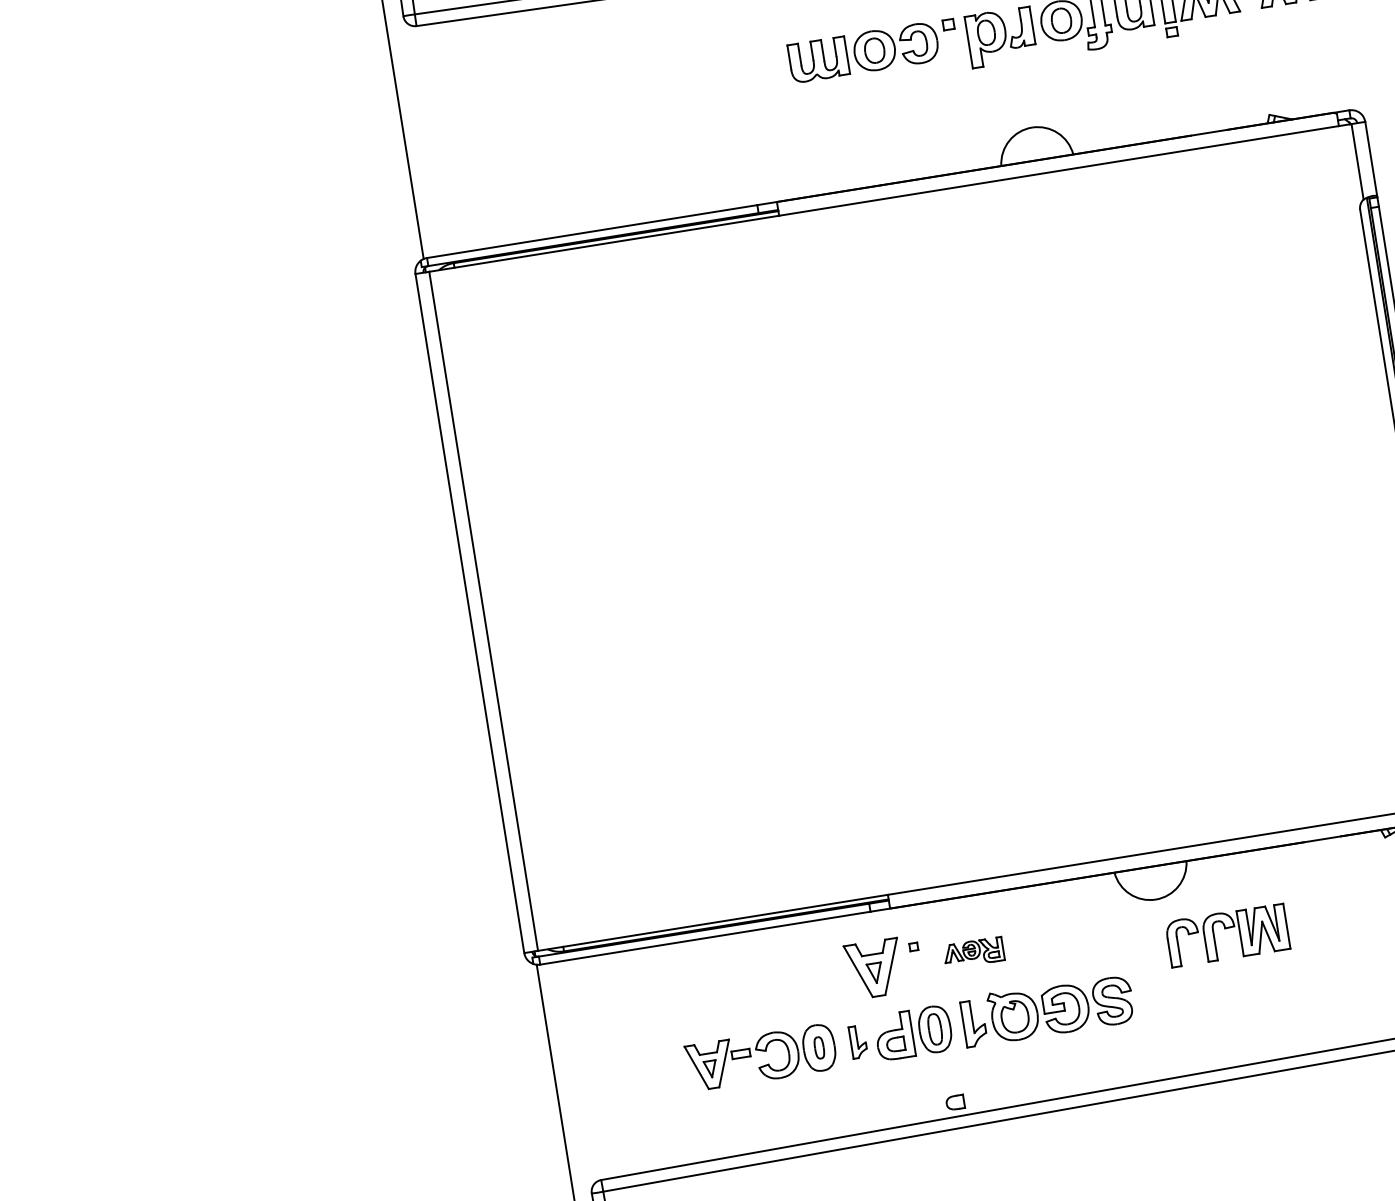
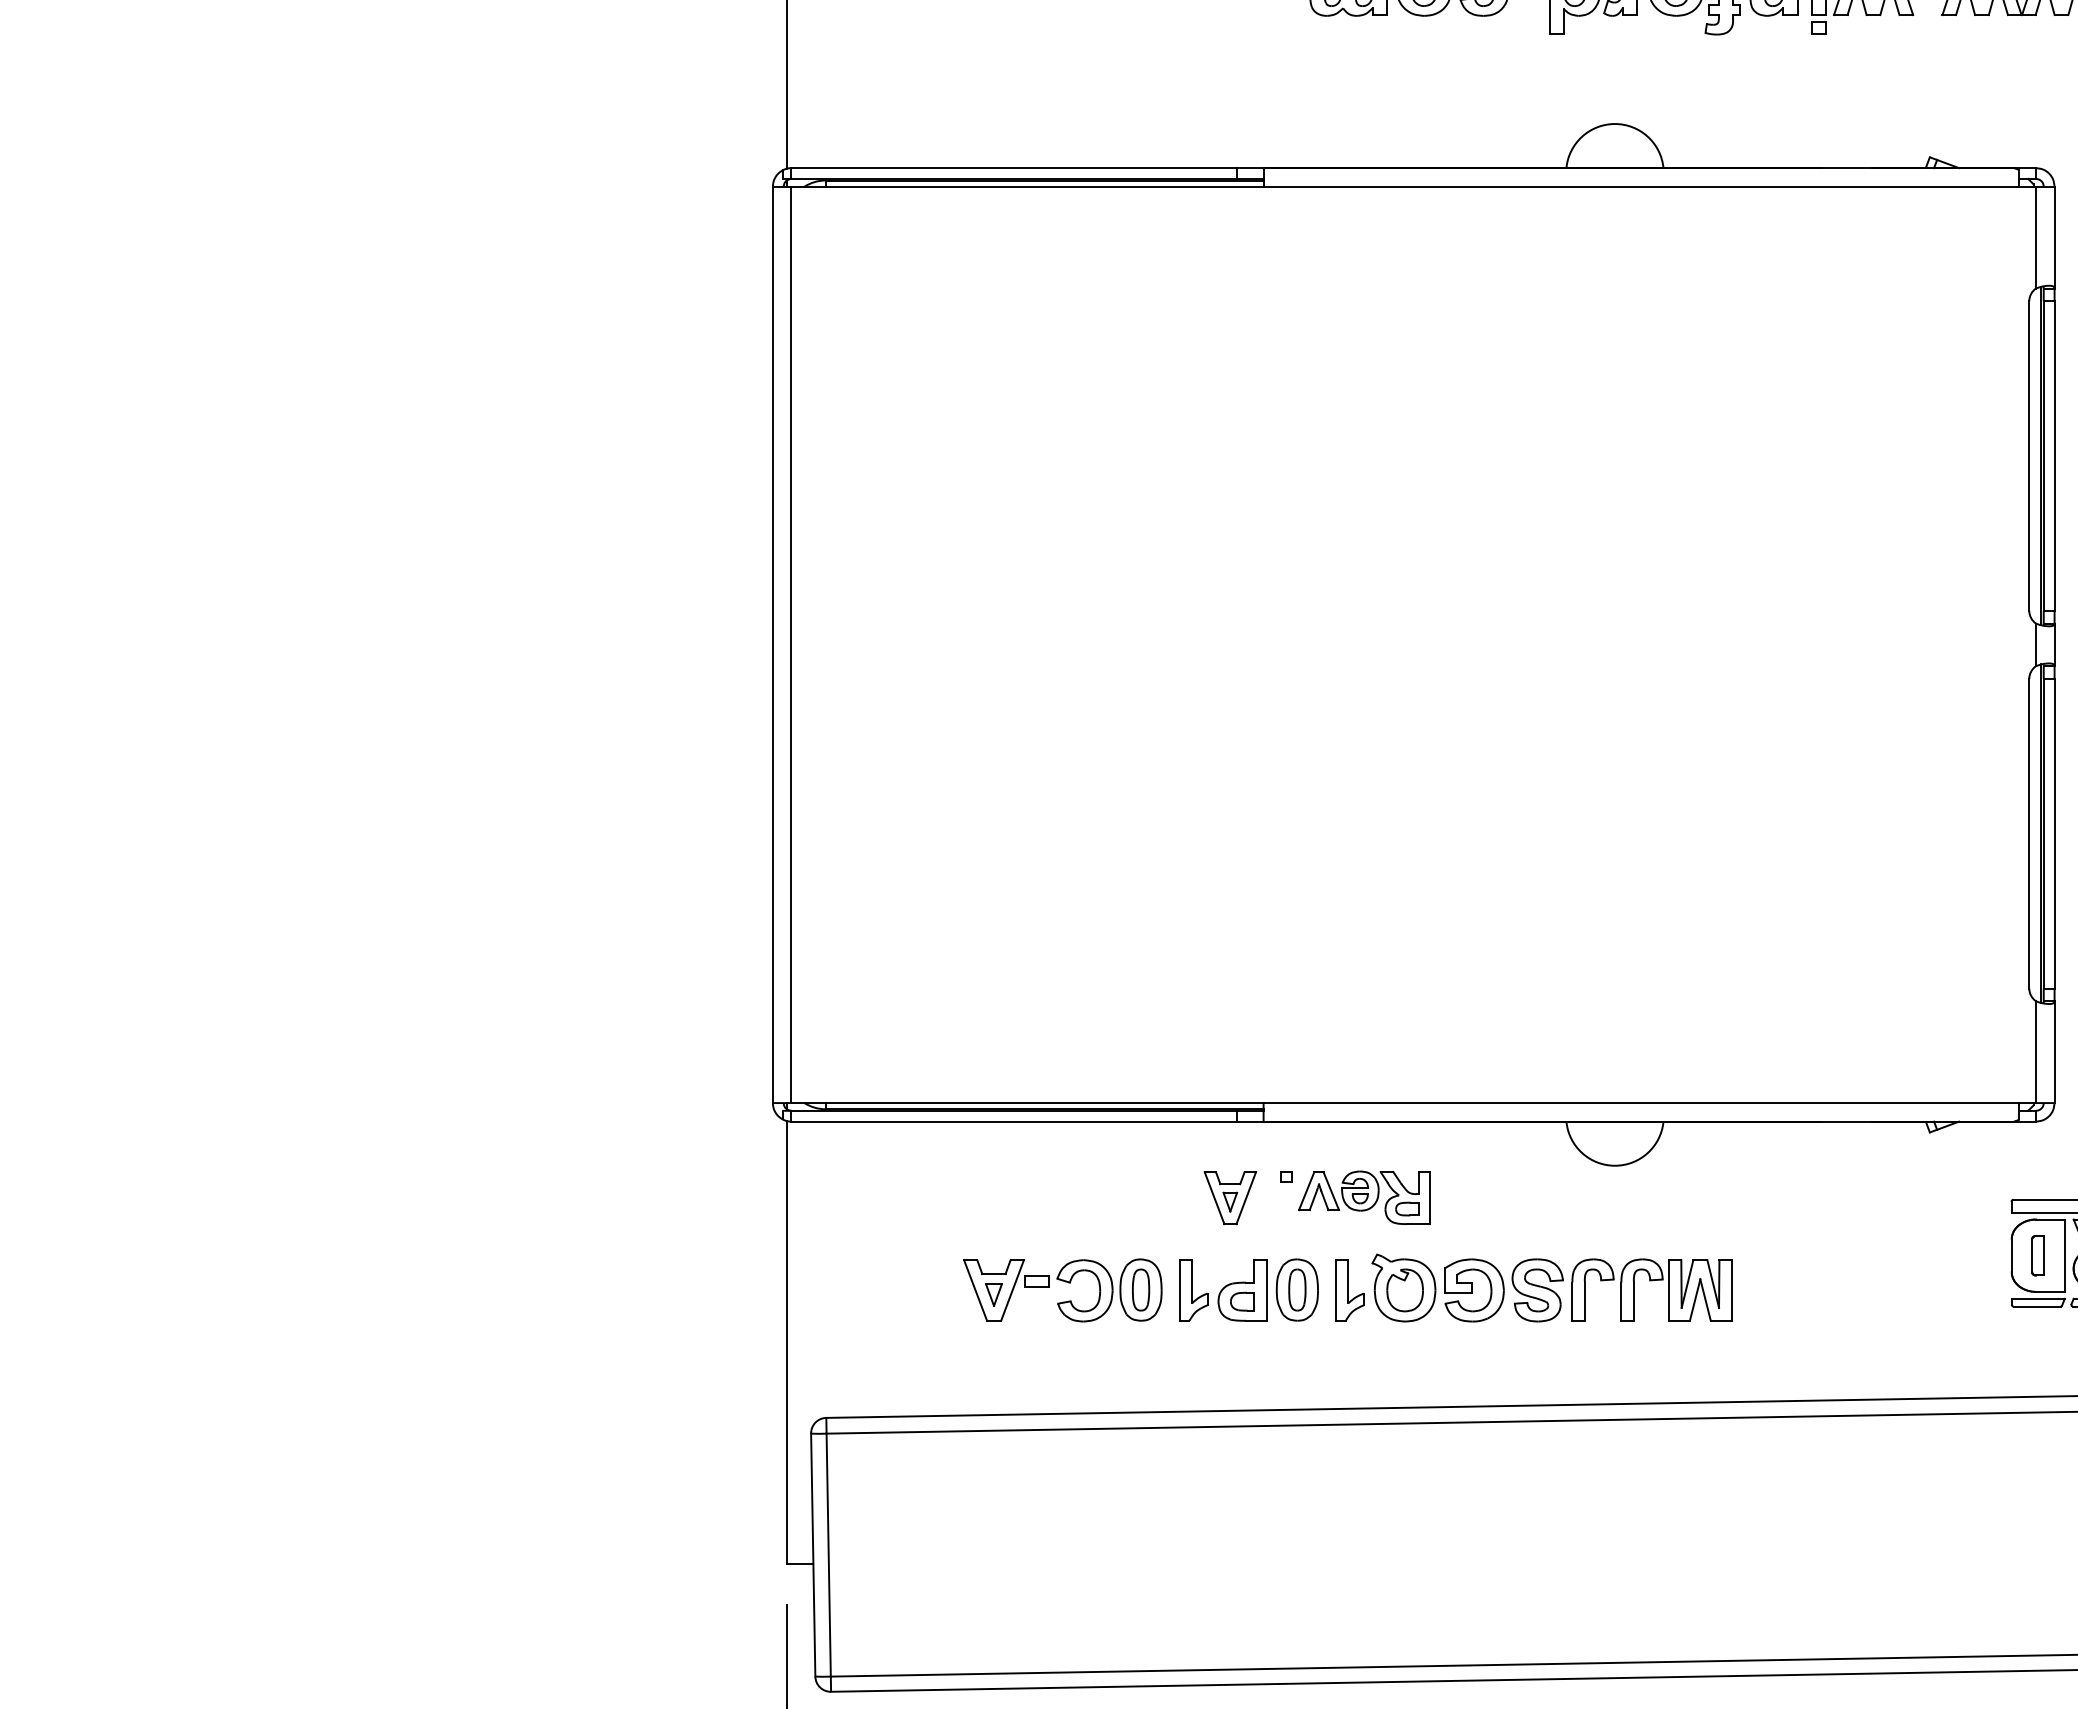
part: (1226, 929) -> (1651, 1281), moved
part: (973, 952) -> (1364, 1197), size x1.67
part: (873, 969) -> (1229, 1198), size x0.71
part: (858, 1042) -> (1193, 1290), size x1.43
part: (819, 1047) -> (1141, 1289), size x1.43
part: (955, 1102) -> (1308, 1390), removed

